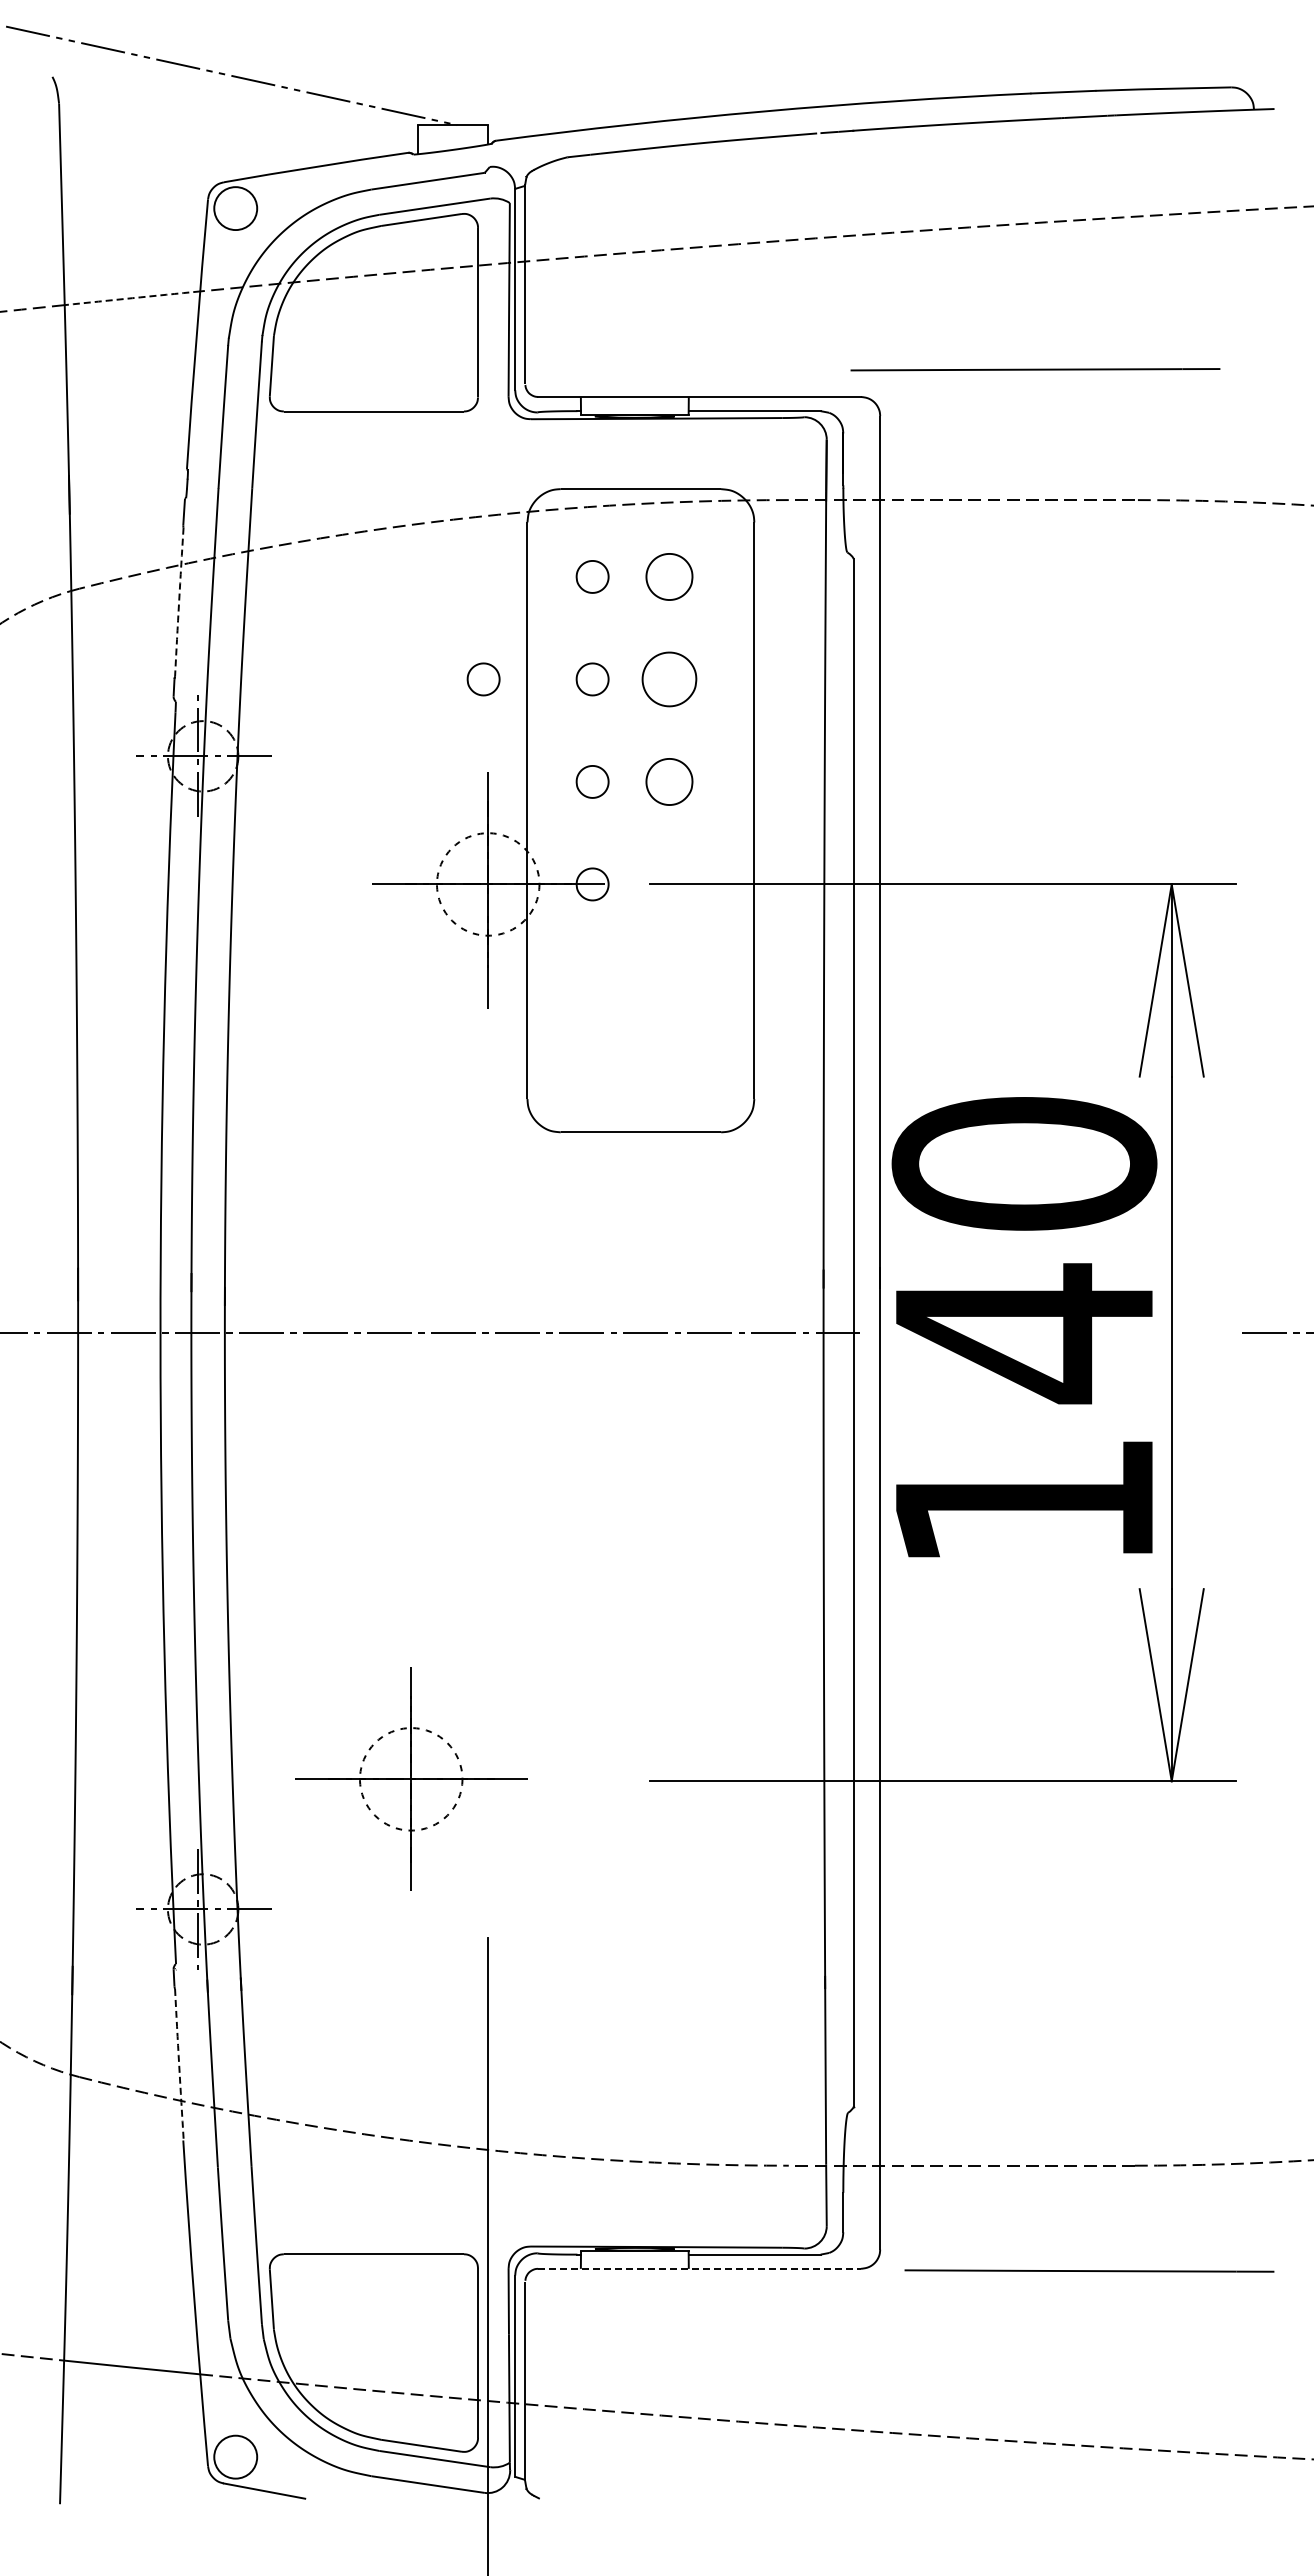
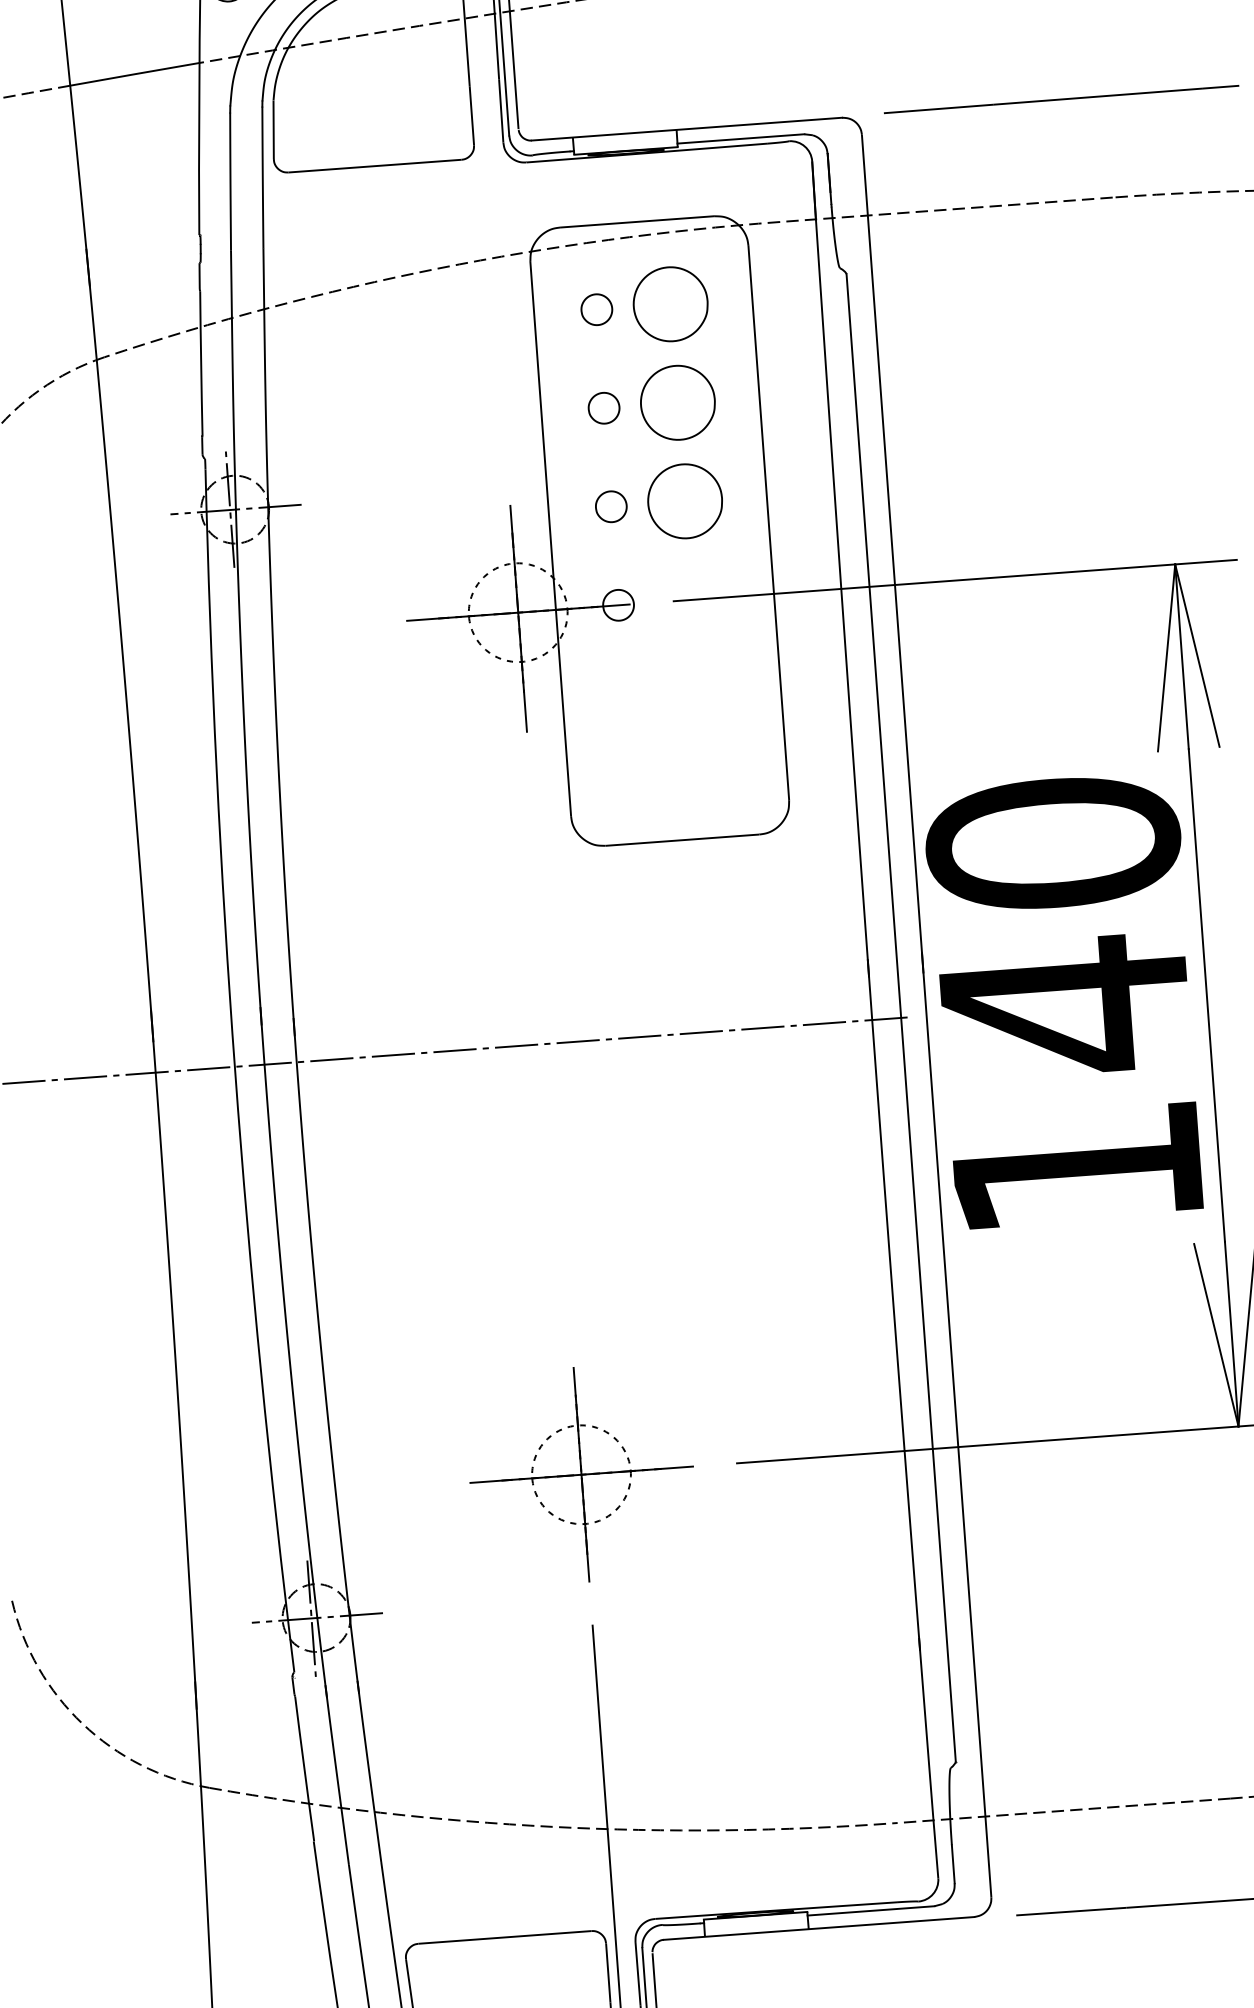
arc: (132, 298) -> (134, 74), dashed -> solid
line: (1035, 369) -> (1061, 99), moved
part: (669, 576) -> (670, 303), size x1.67
arc: (179, 602) -> (201, 363), dashed -> solid
part: (483, 679) -> (499, 416), removed
part: (669, 679) -> (677, 402), size x1.43
part: (669, 781) -> (685, 500), size x1.67
part: (411, 1778) -> (581, 1473), moved
arc: (179, 2064) -> (304, 1768), dashed -> solid
line: (700, 2268) -> (819, 1928), dashed -> solid

